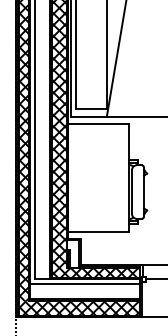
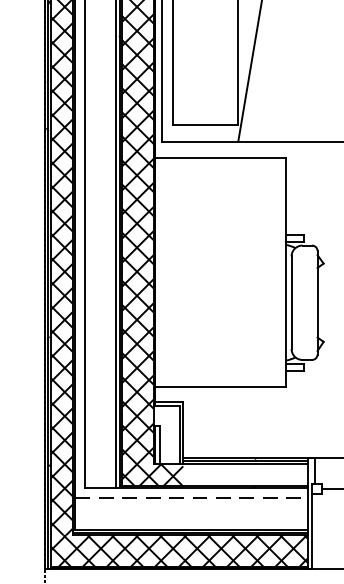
hatch: (110, 272) -> (245, 474), removed
line: (85, 283) -> (192, 497), solid -> dashed

